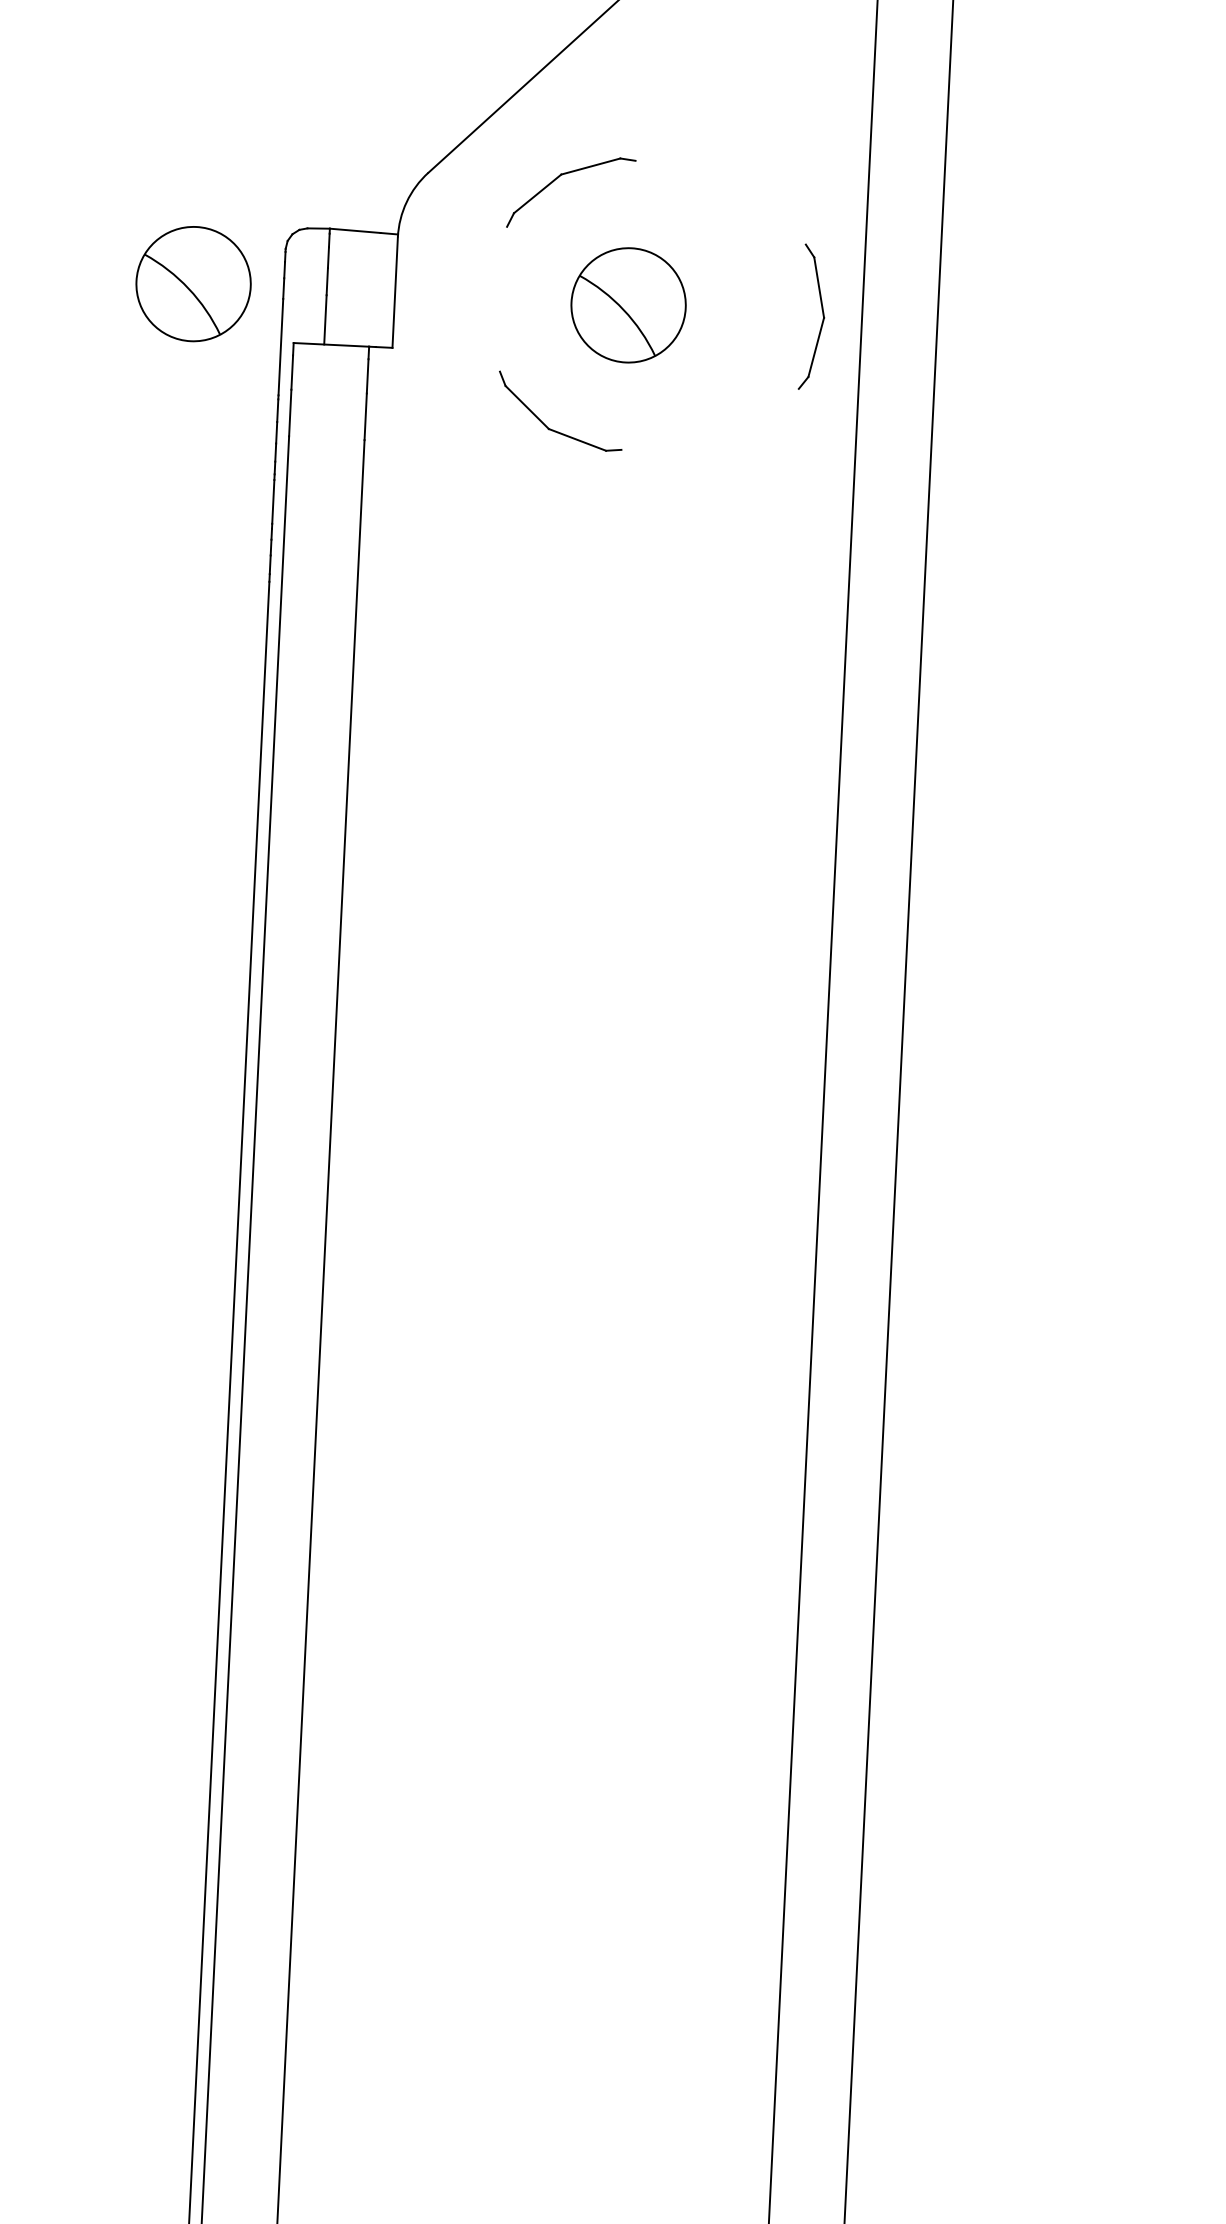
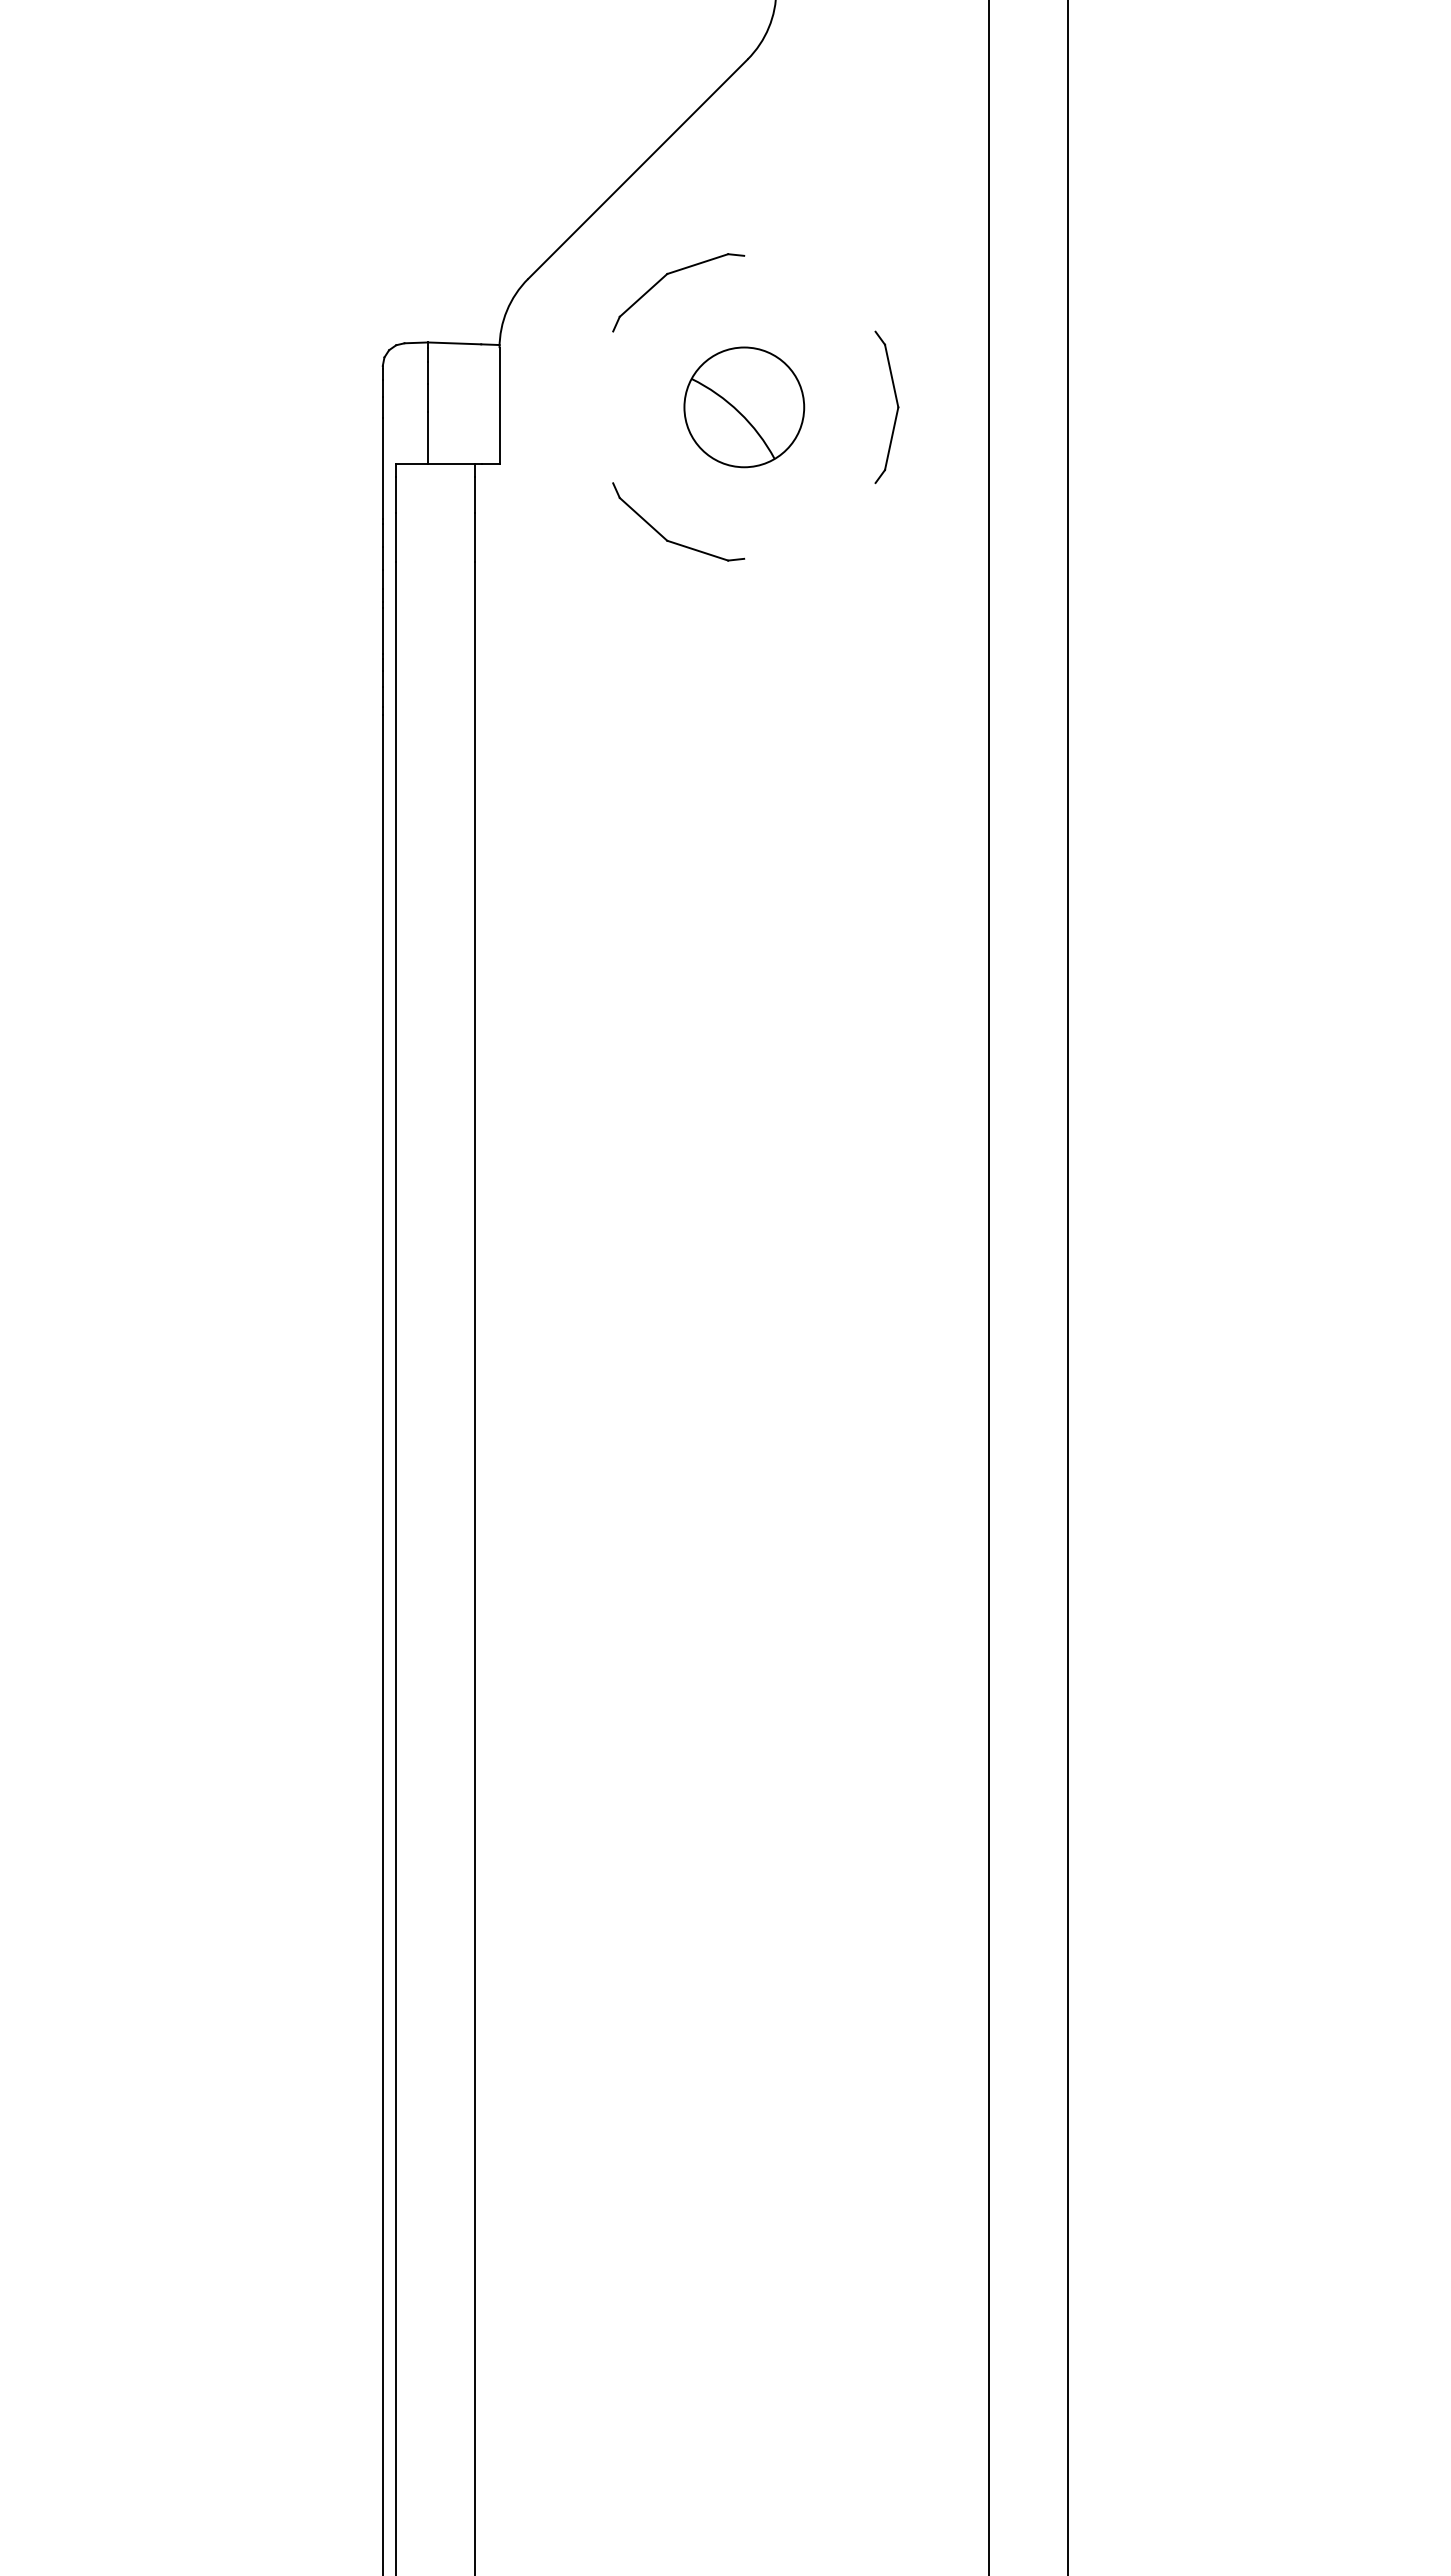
part: (193, 284) -> (288, 407), removed
part: (822, 314) -> (896, 404), moved

